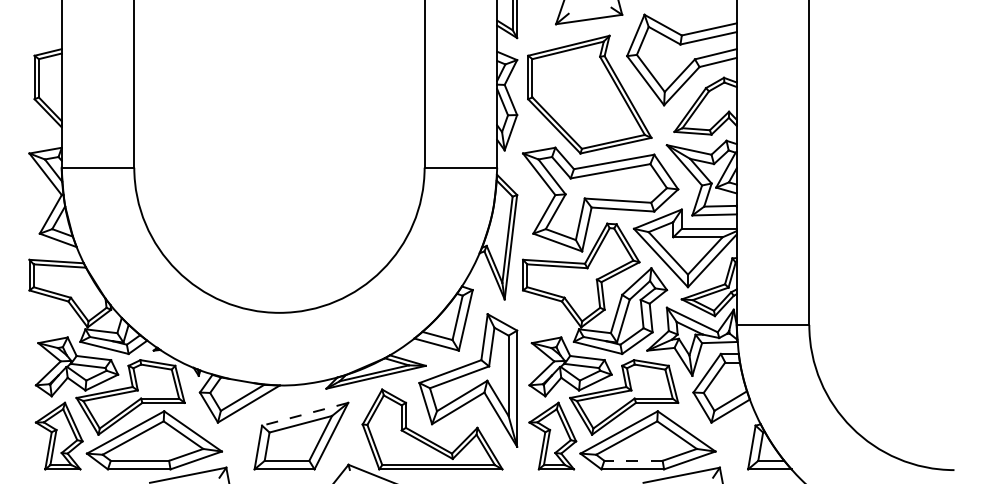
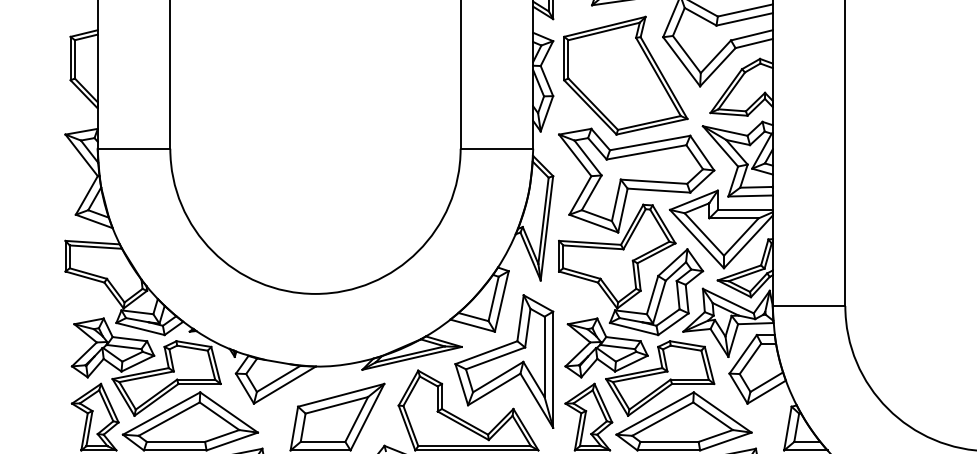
line: (305, 414) -> (341, 395), dashed -> solid
line: (633, 460) -> (669, 441), dashed -> solid

